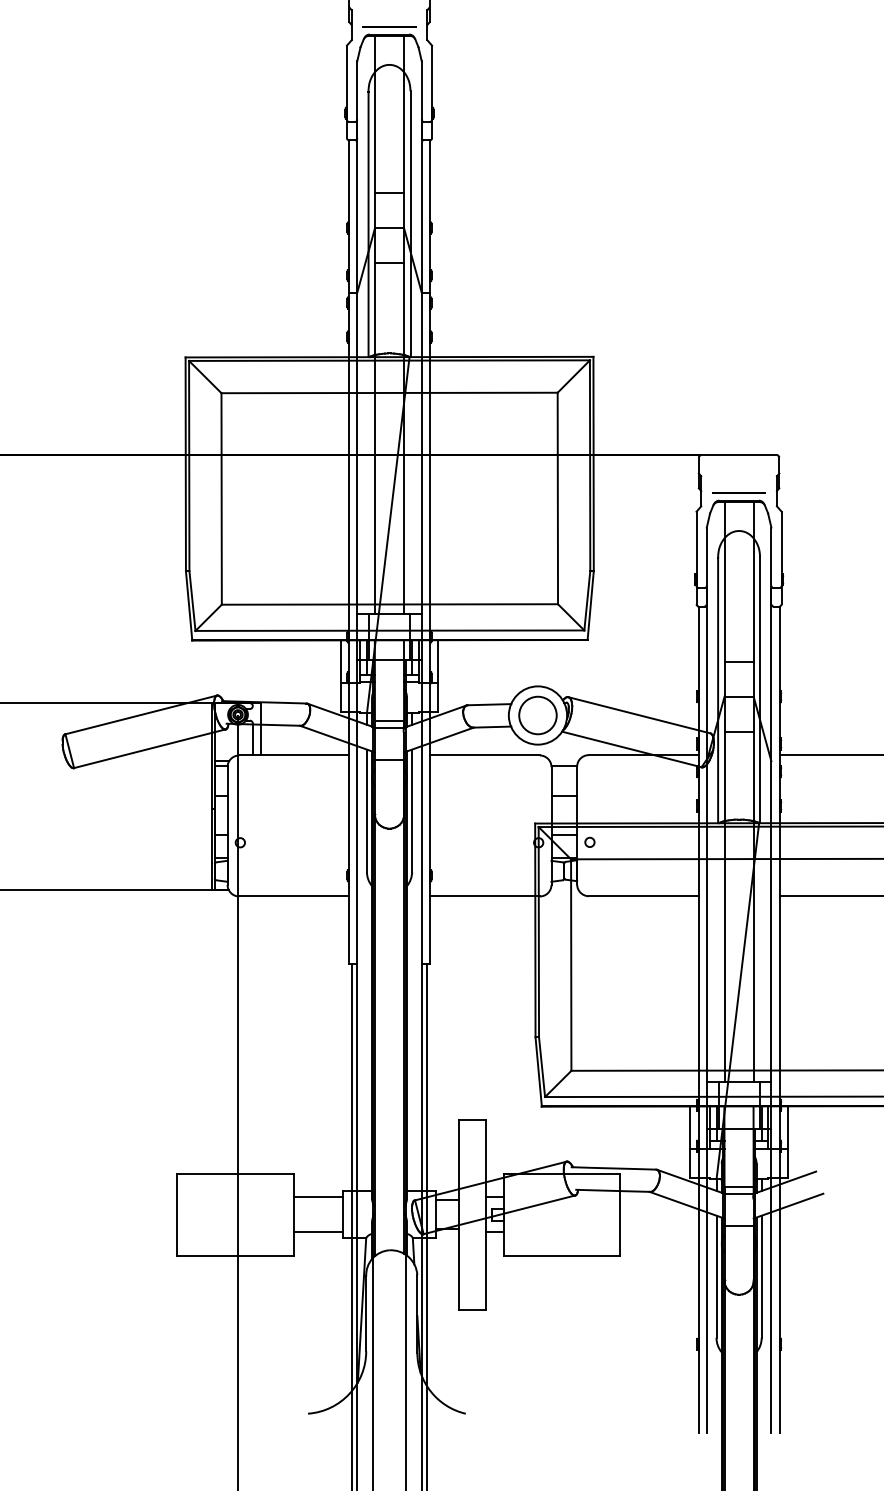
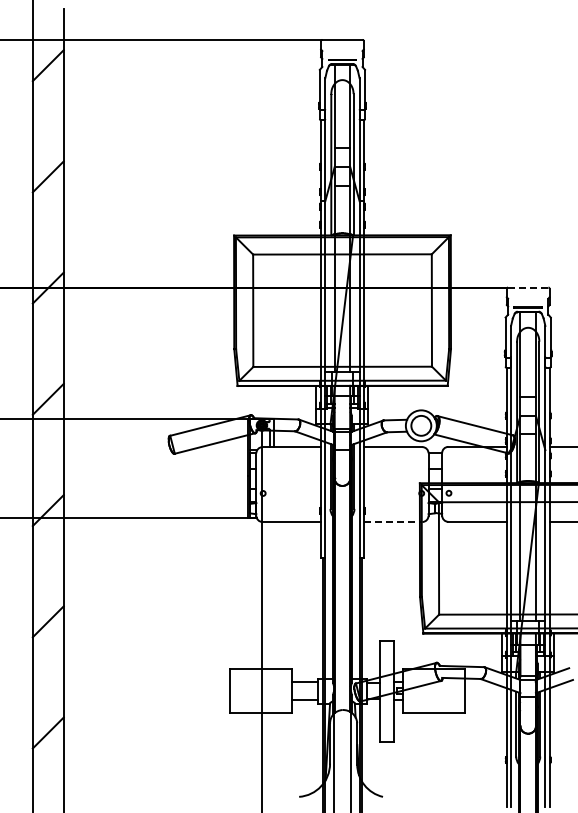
line: (737, 455) -> (527, 287), solid -> dashed
line: (485, 897) -> (393, 522), solid -> dashed

